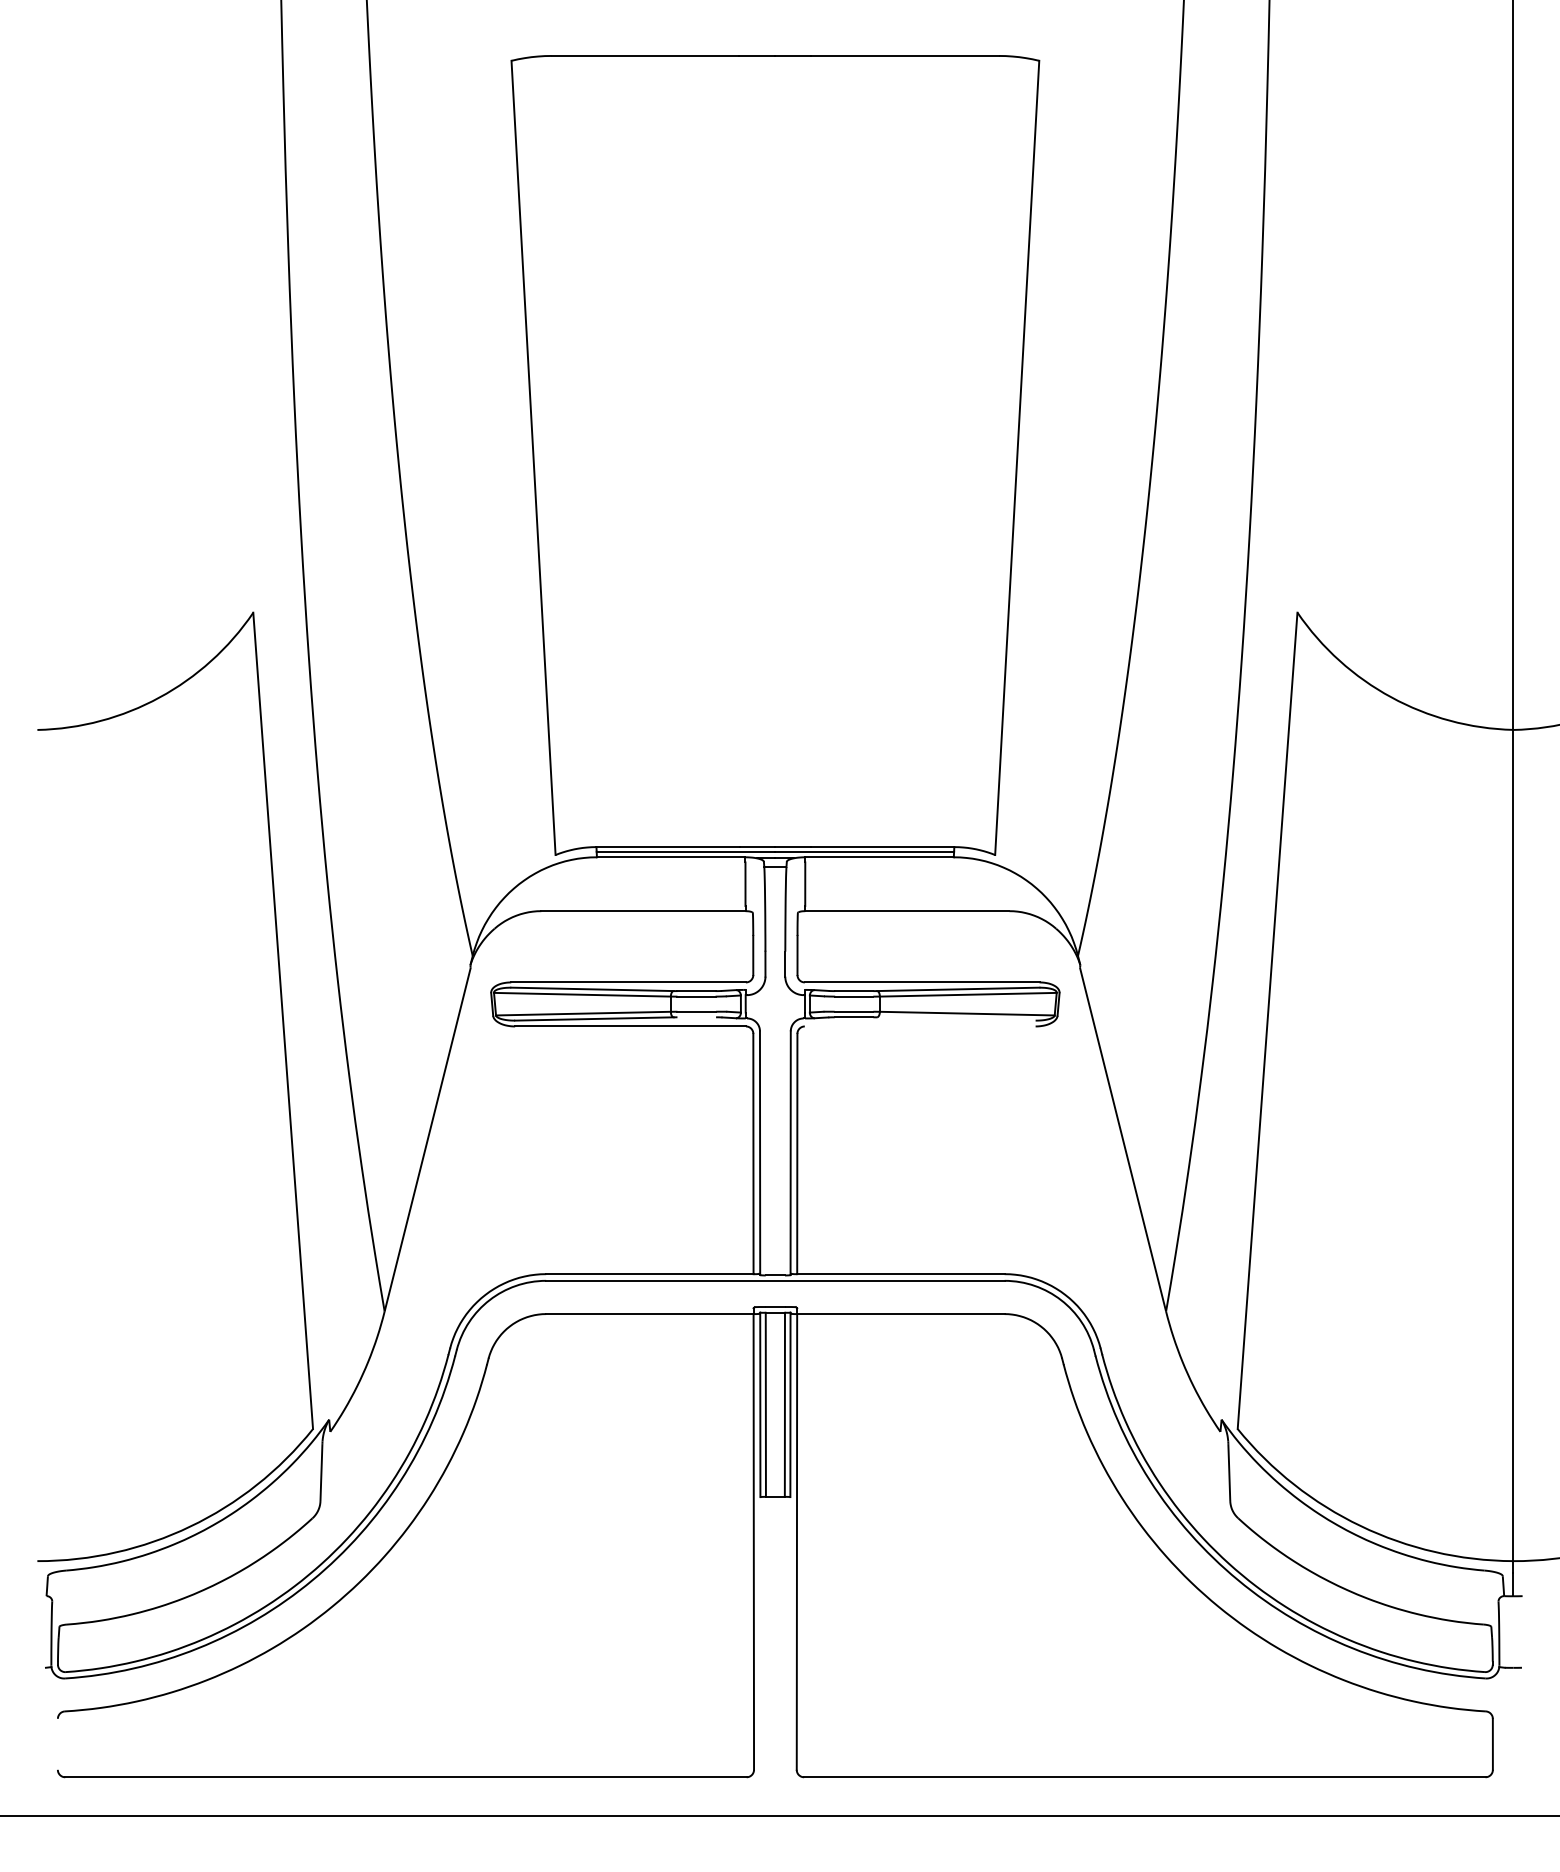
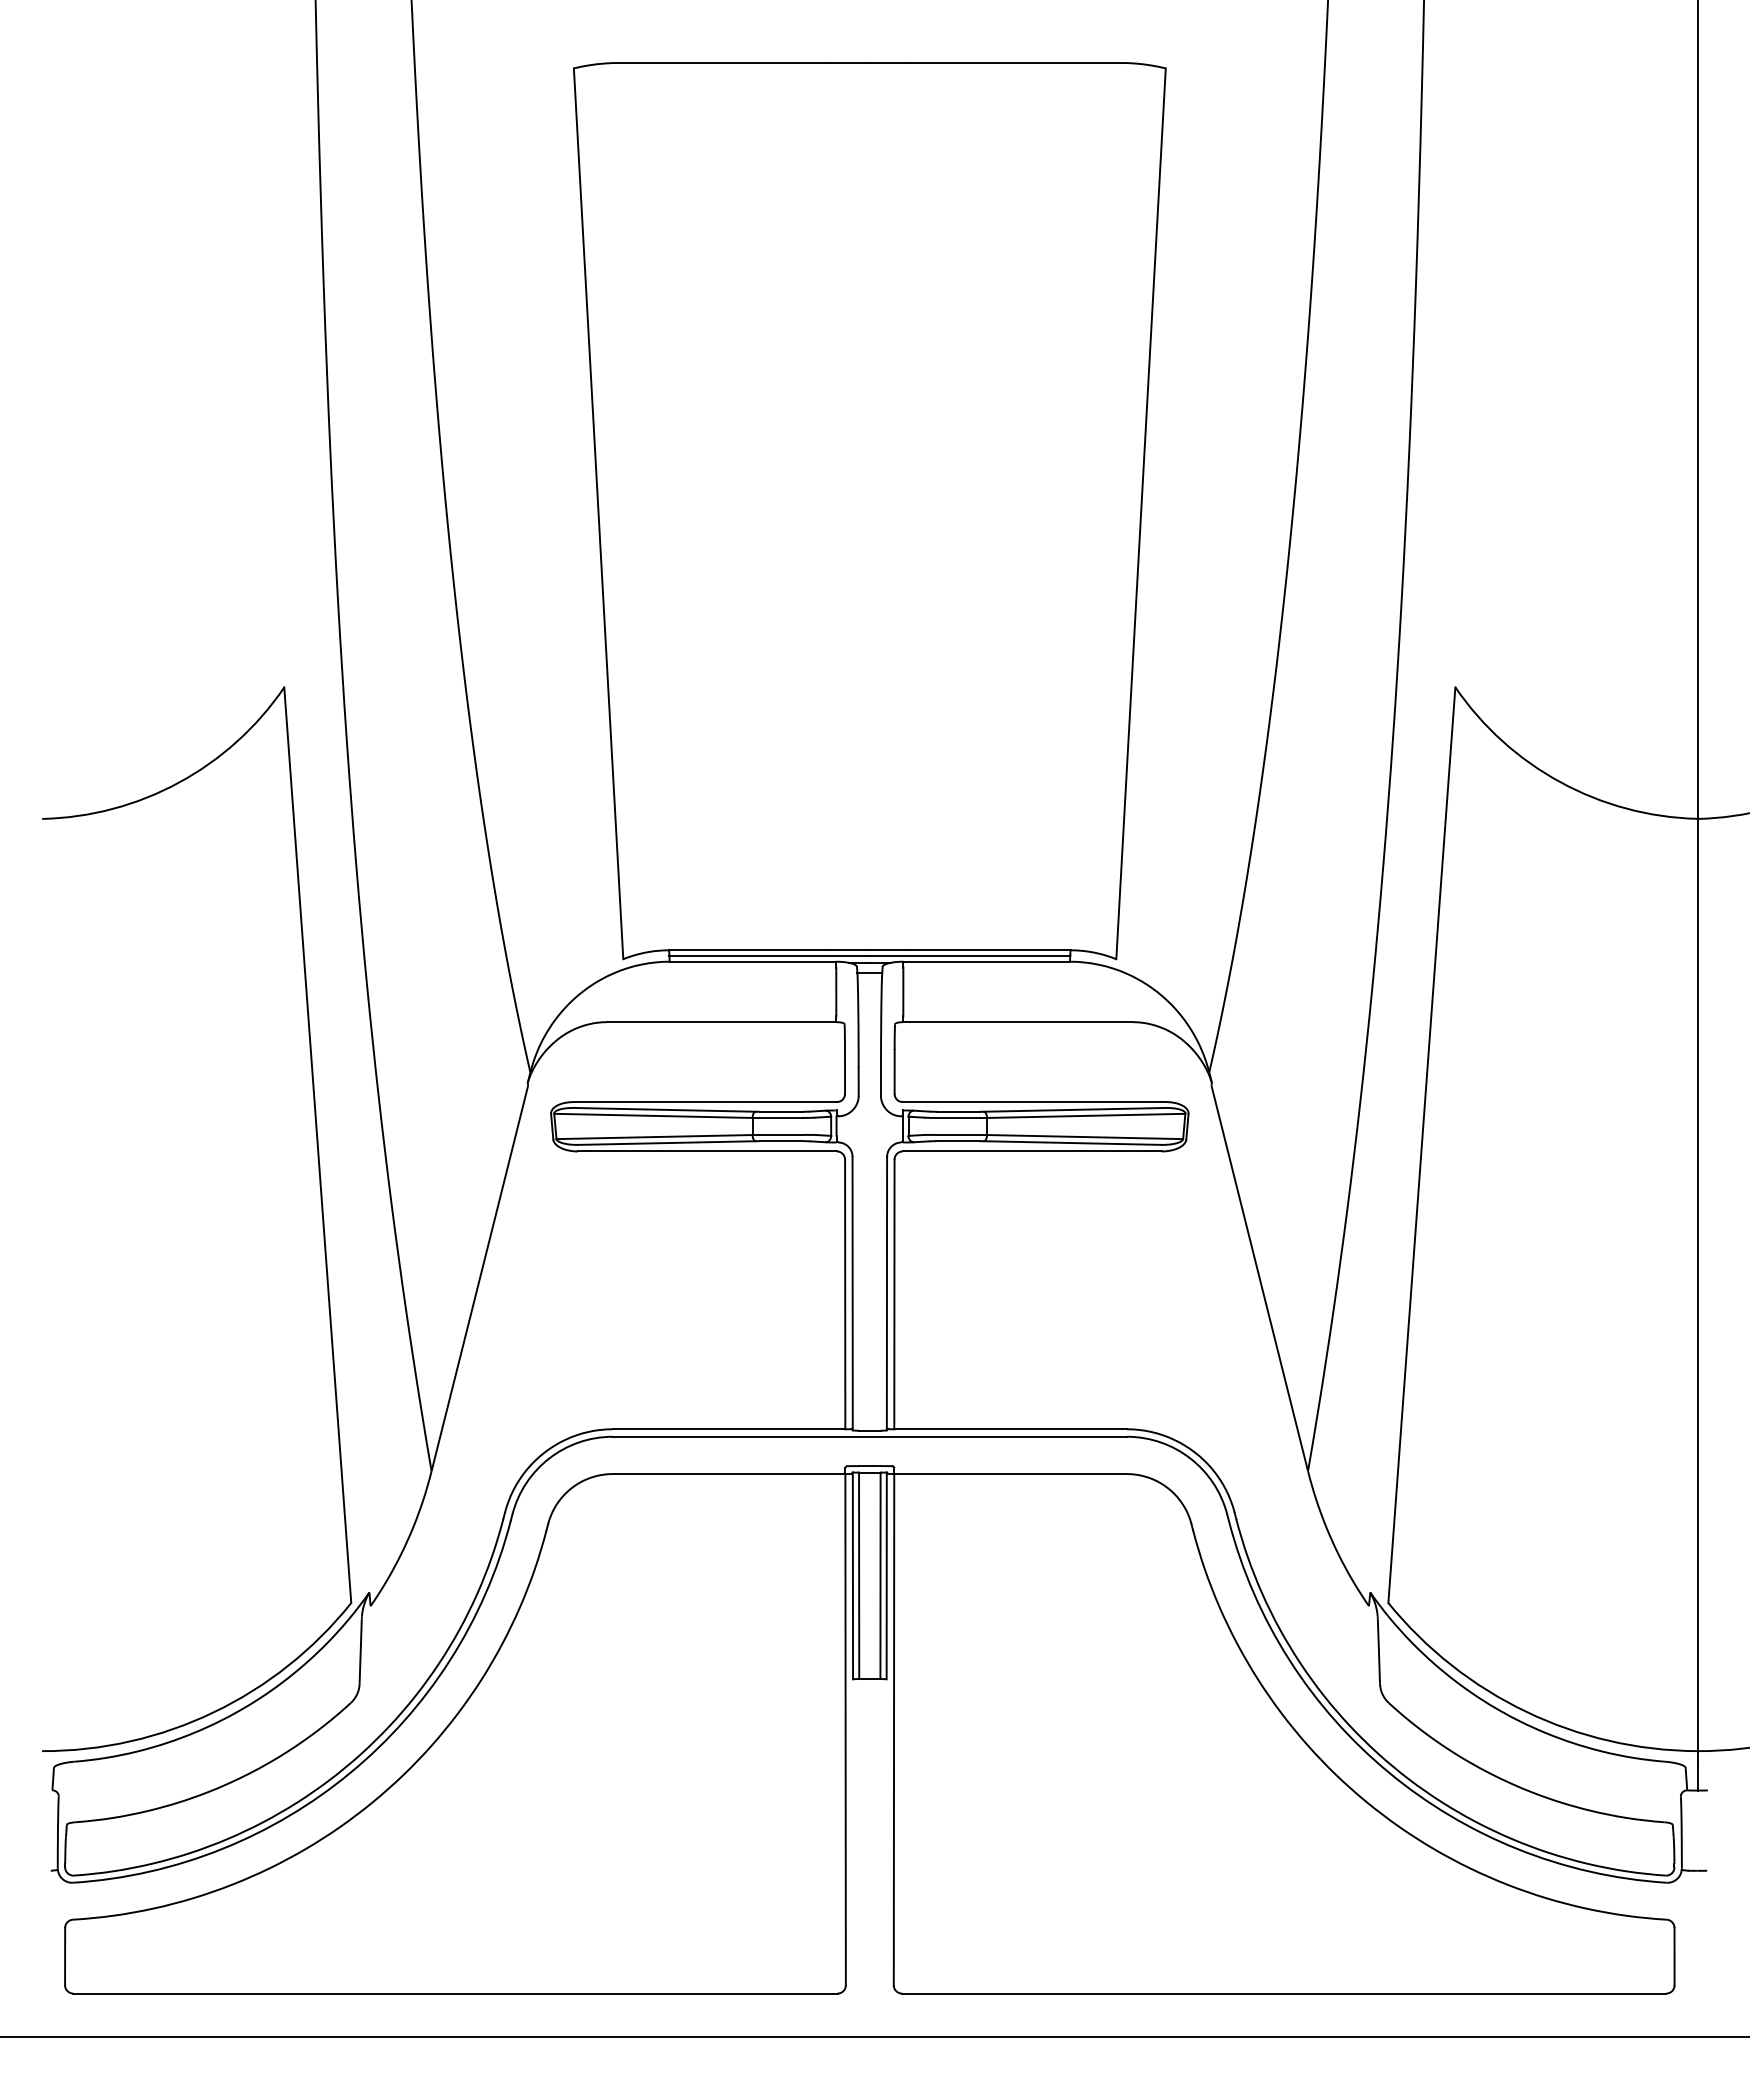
line: (696, 1017) -> (781, 1141), added
line: (956, 1018) -> (1072, 1142), added
line: (919, 1026) -> (1031, 1151), added
line: (58, 1744) -> (65, 1956), added

